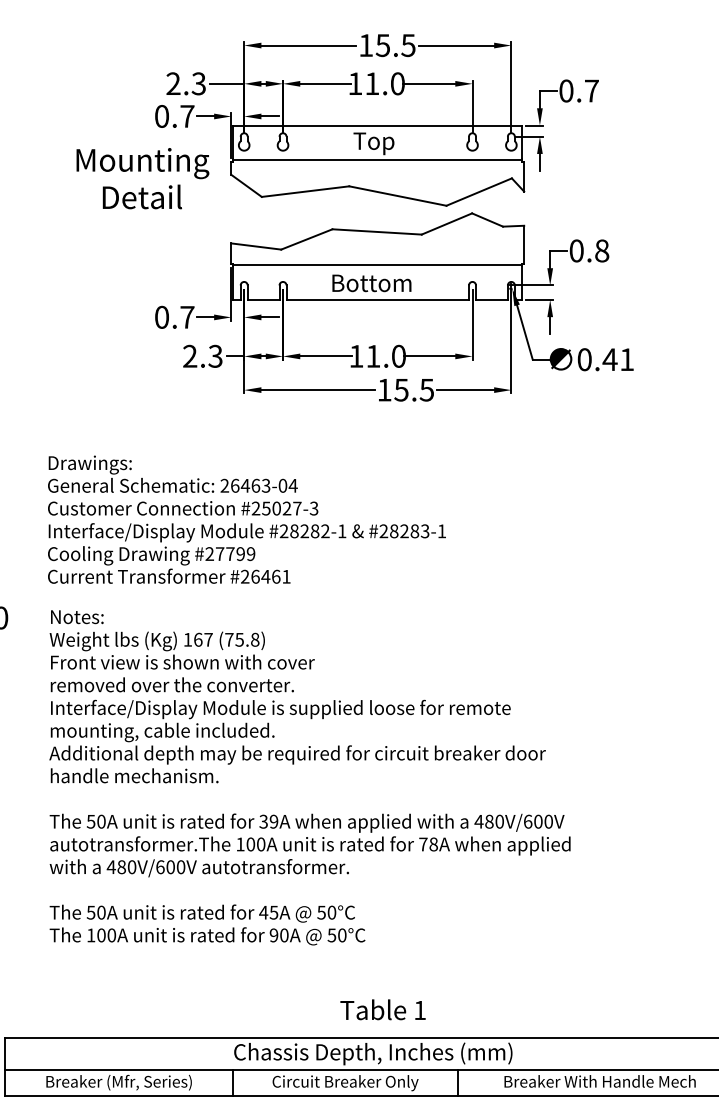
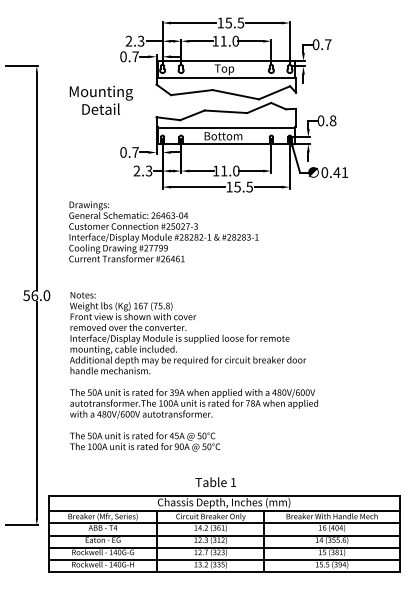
text: (140, 176) -> (100, 99), moved
text: (245, 519) -> (163, 231), moved
text: (382, 1010) -> (215, 482), moved

